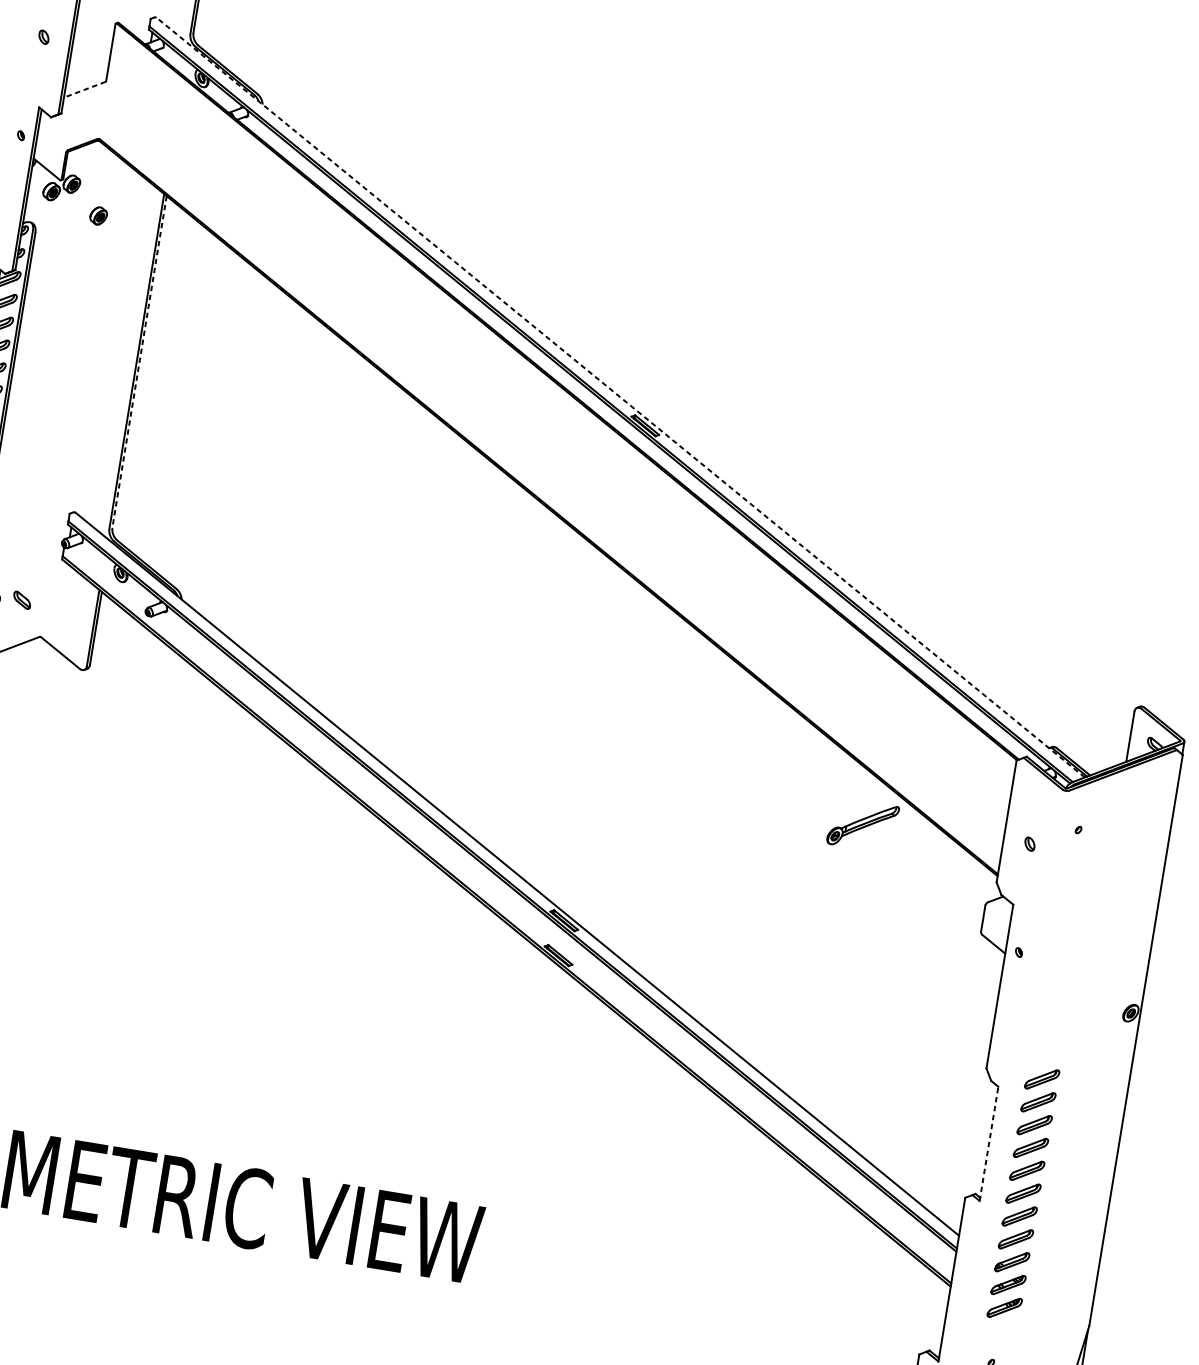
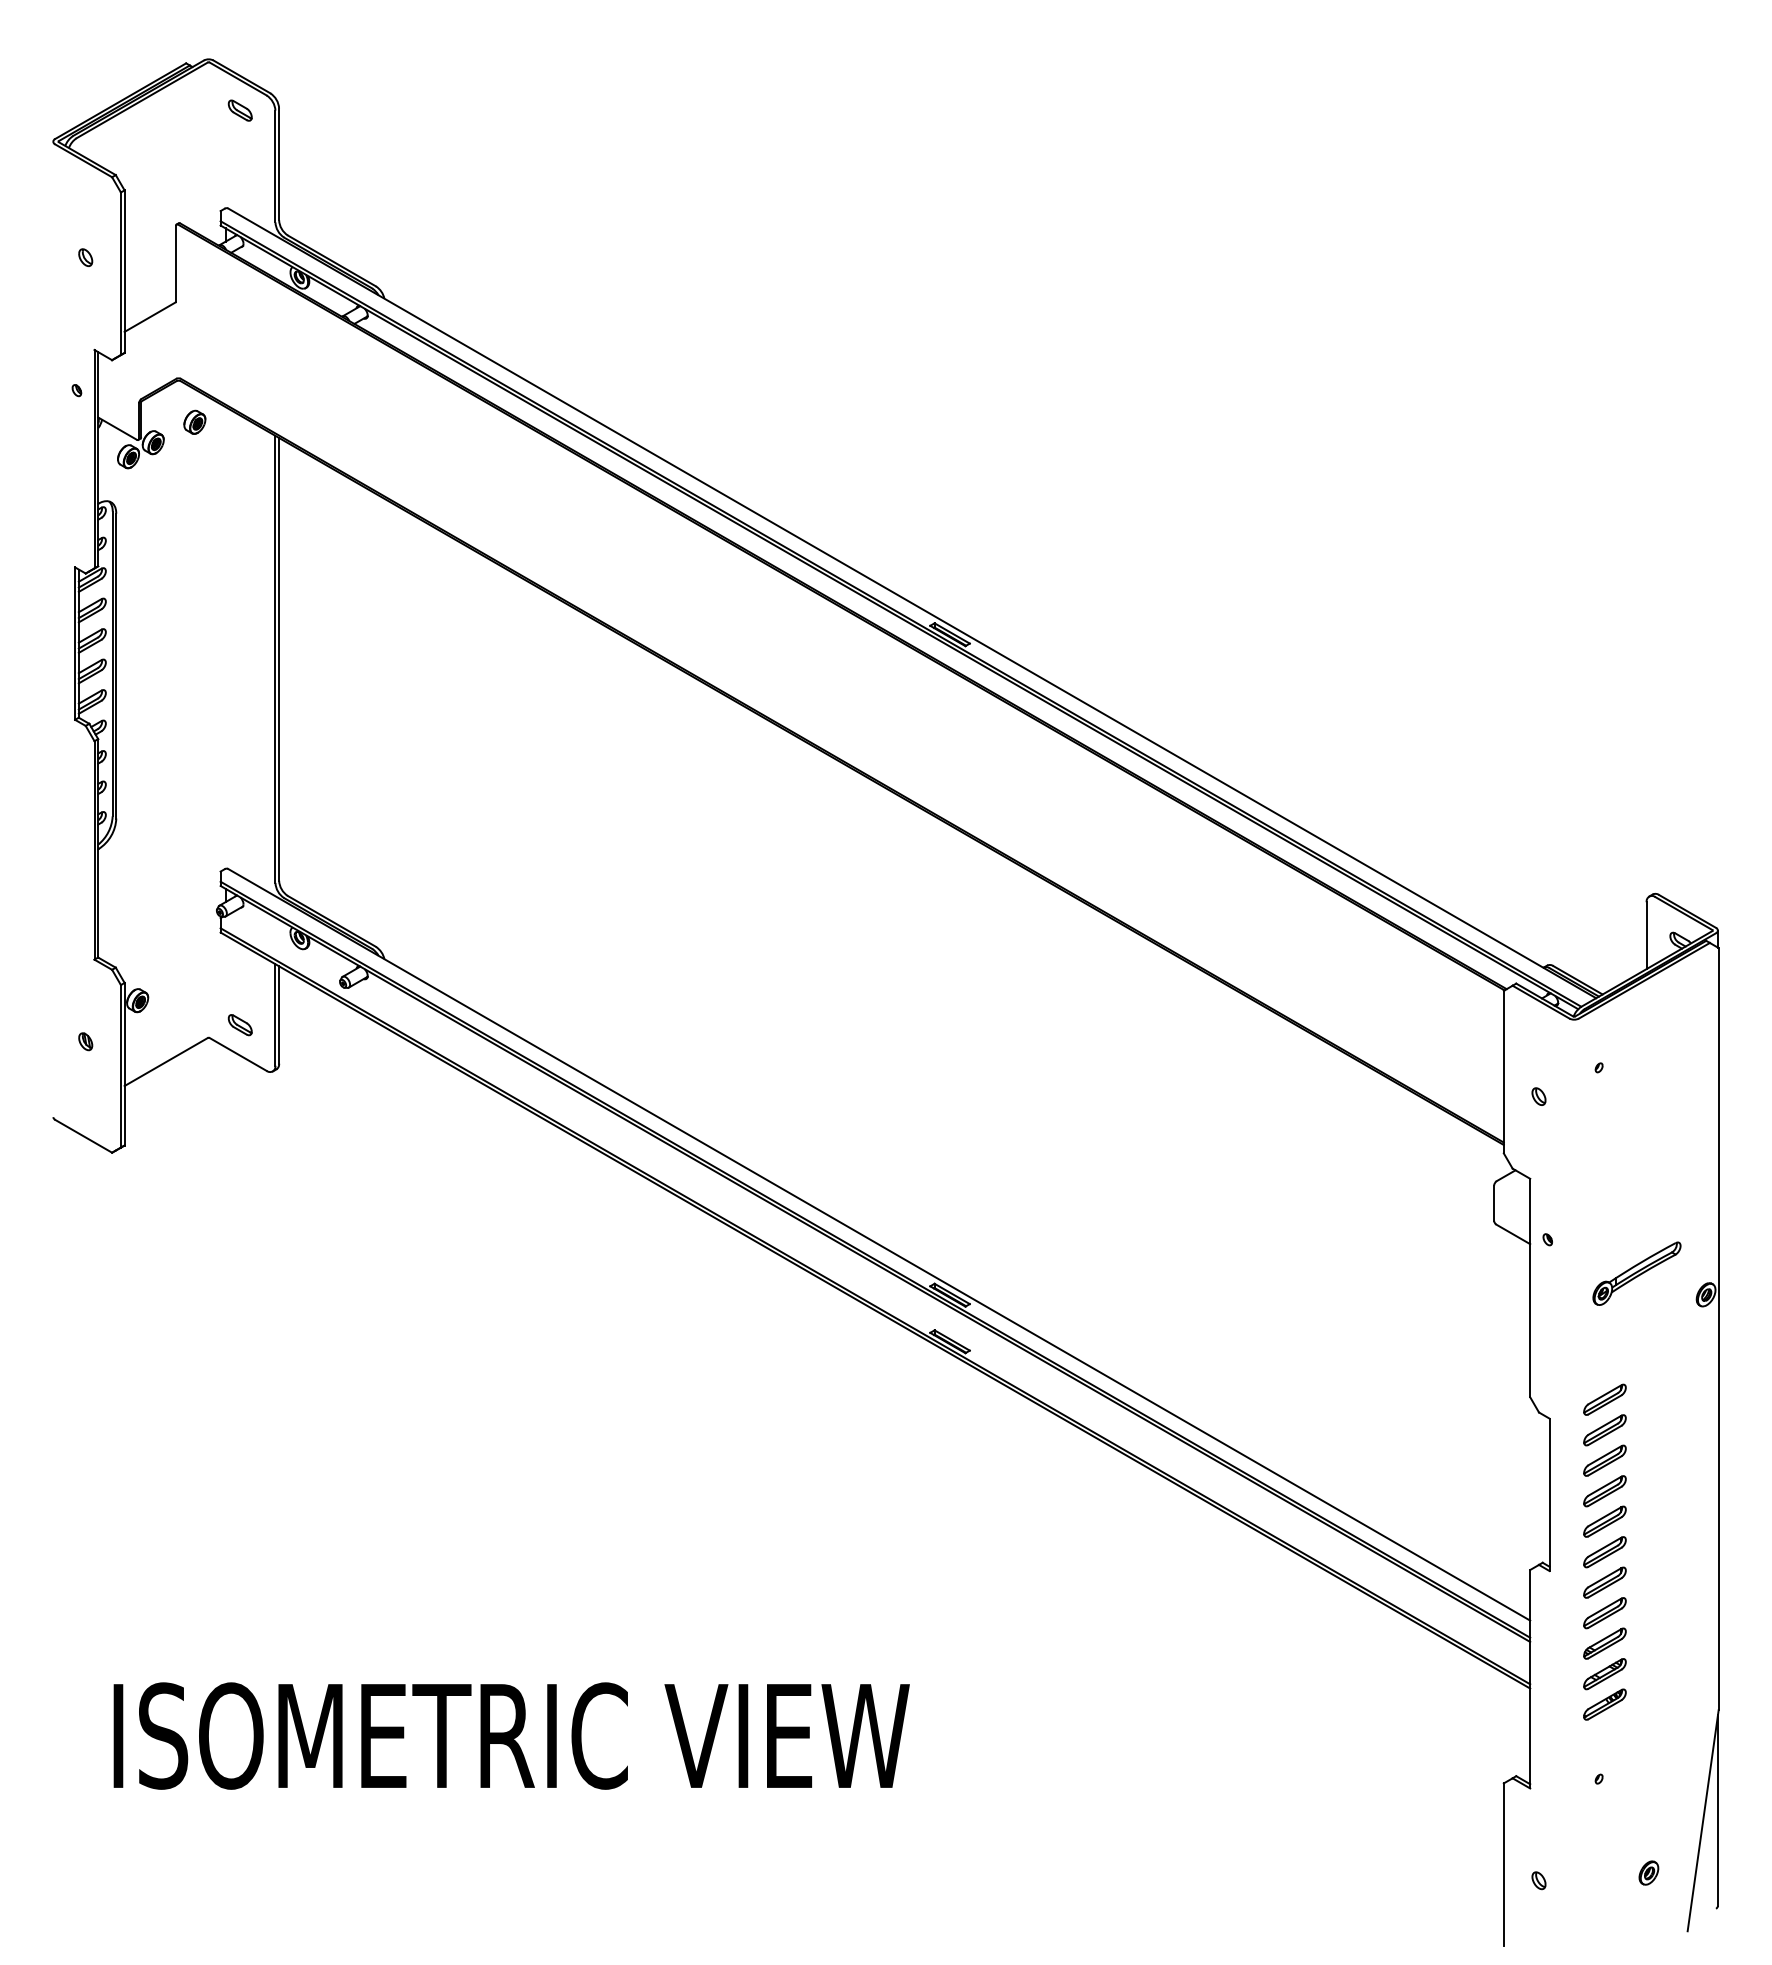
line: (84, 89) -> (149, 317), dashed -> solid
part: (98, 215) -> (194, 421), moved
line: (139, 362) -> (279, 659), dashed -> solid
line: (621, 397) -> (912, 603), dashed -> solid
part: (21, 600) -> (239, 1025), moved
part: (862, 825) -> (1636, 1273), moved
line: (989, 1143) -> (1549, 1494), dashed -> solid

